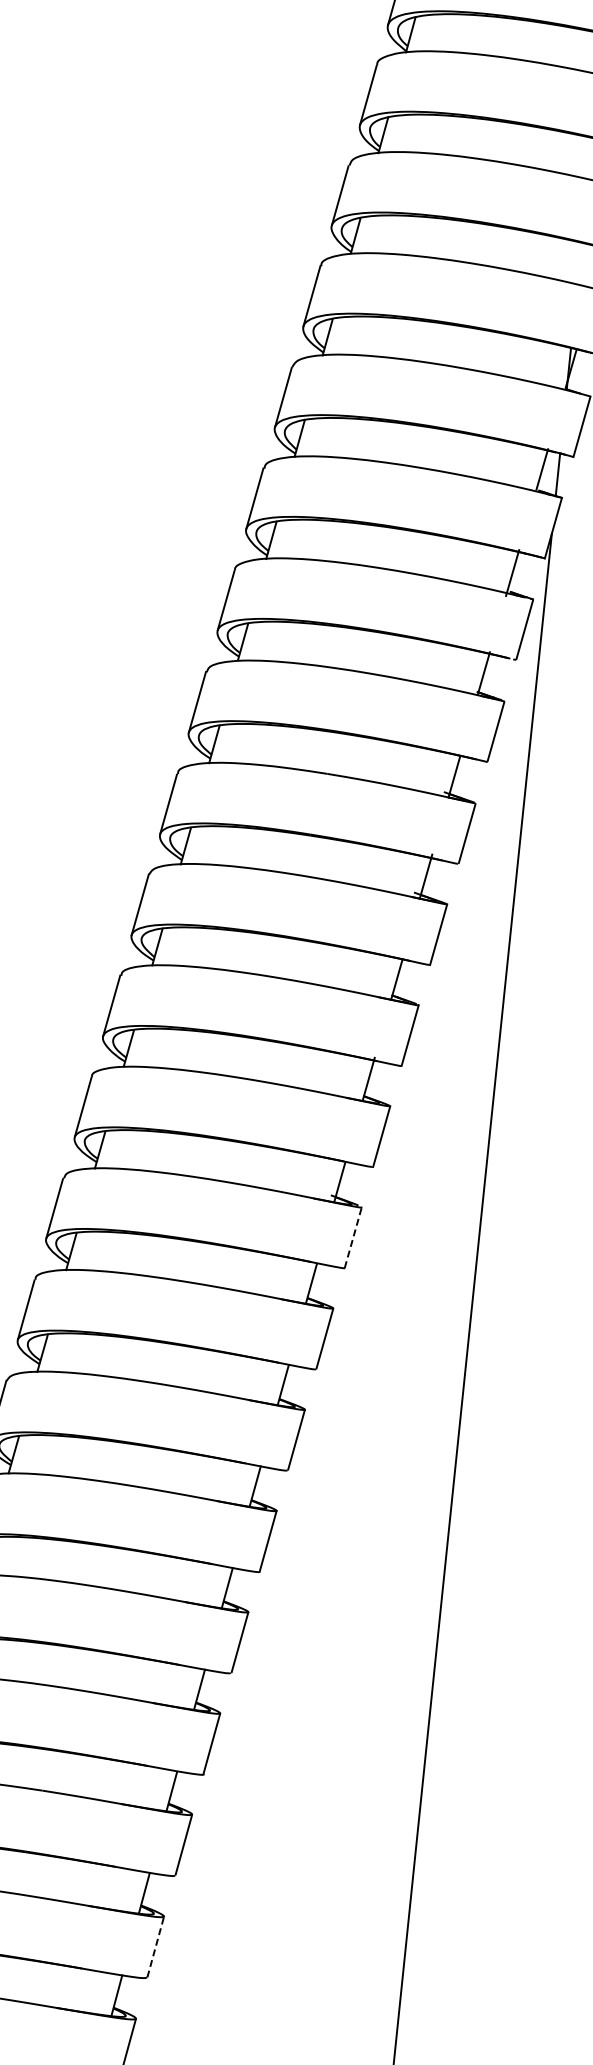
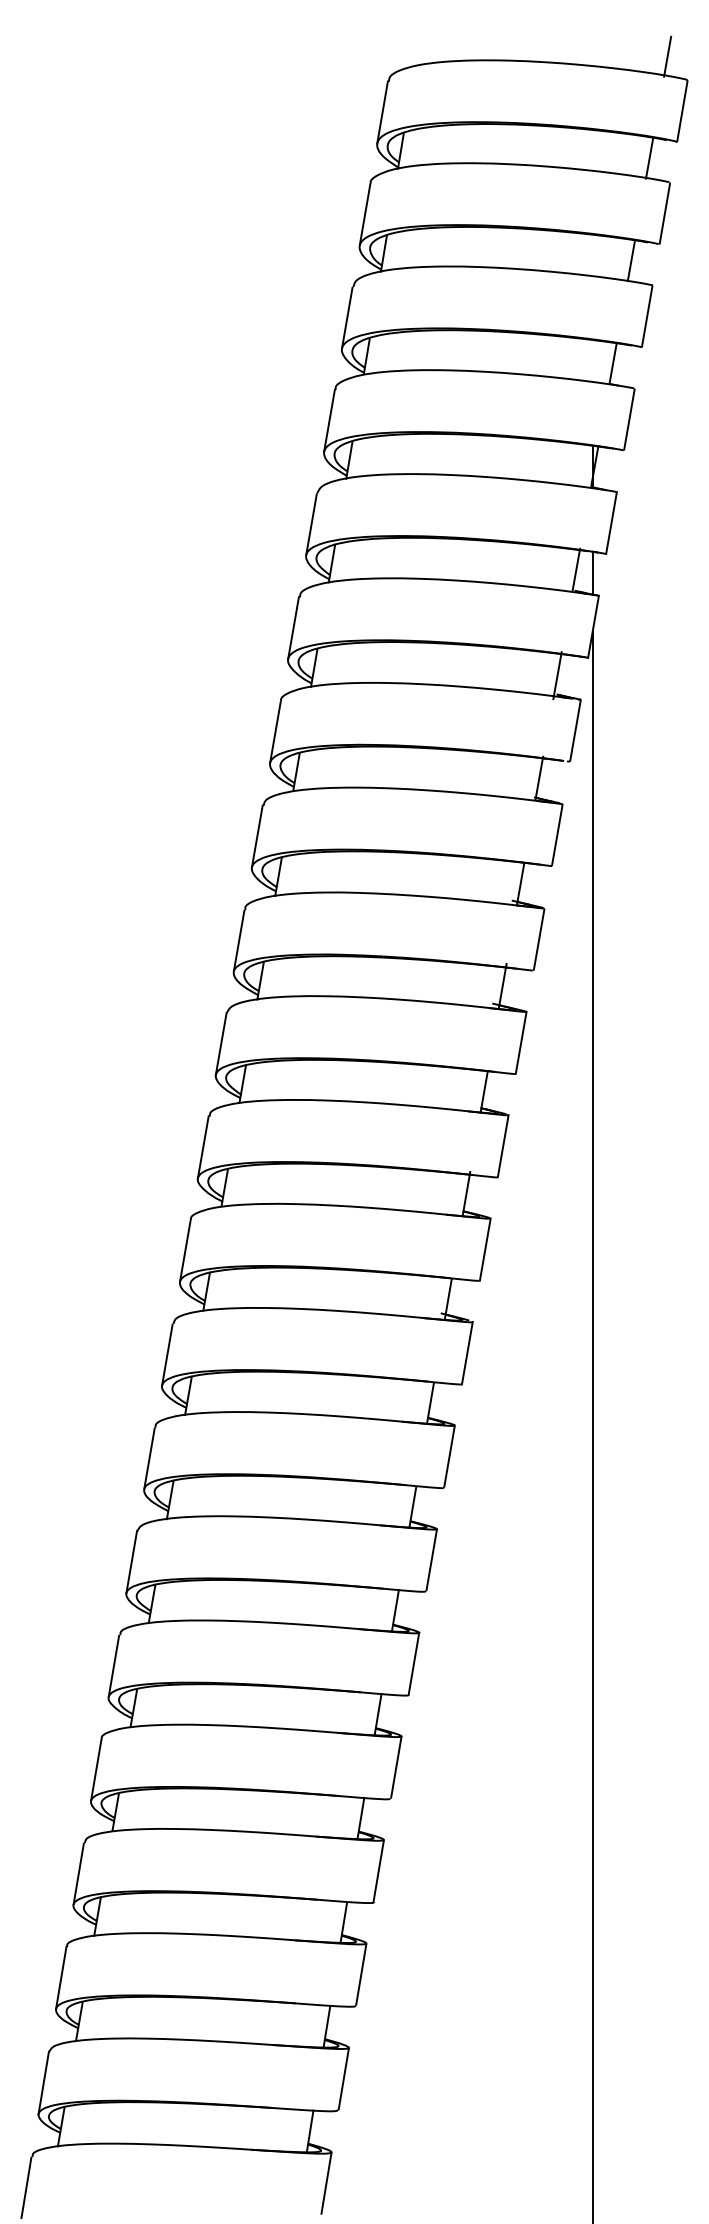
line: (353, 1238) -> (467, 1353), dashed -> solid
line: (155, 1946) -> (343, 2078), dashed -> solid

